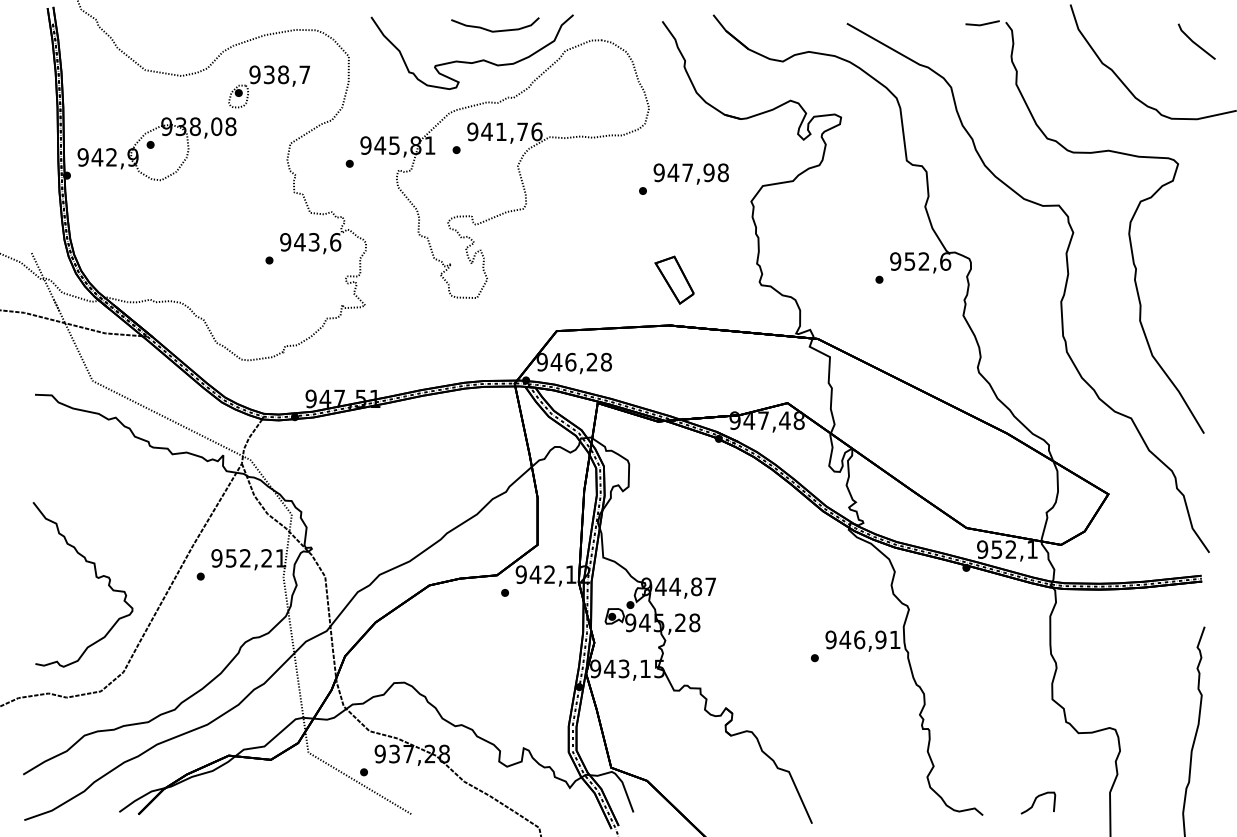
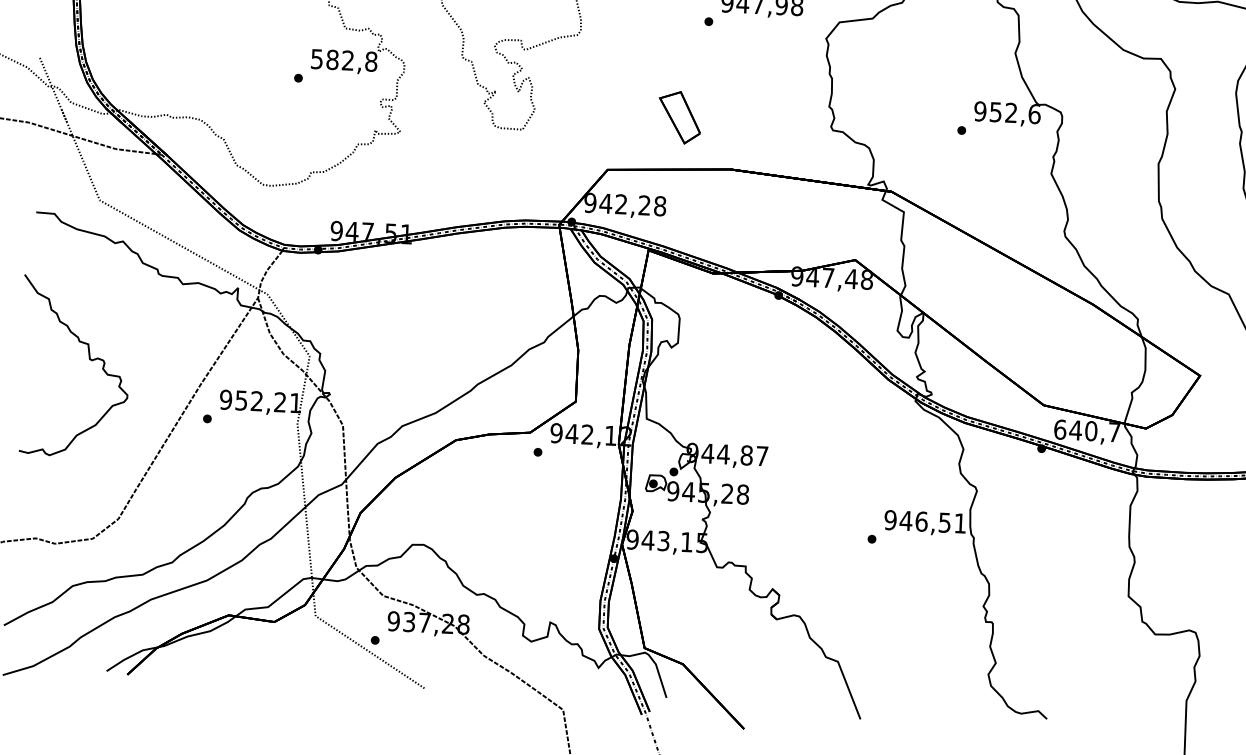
text: (310, 242) -> (344, 60), 943,6 -> 582,8
part: (674, 279) -> (679, 116), moved
text: (570, 361) -> (621, 203), 946,28 -> 942,28
text: (1007, 549) -> (1087, 430), 952,1 -> 640,7
curve: (95, 577) -> (88, 359), moved
text: (880, 639) -> (944, 522), 946,91 -> 946,51
curve: (1035, 802) -> (1104, 707), removed

